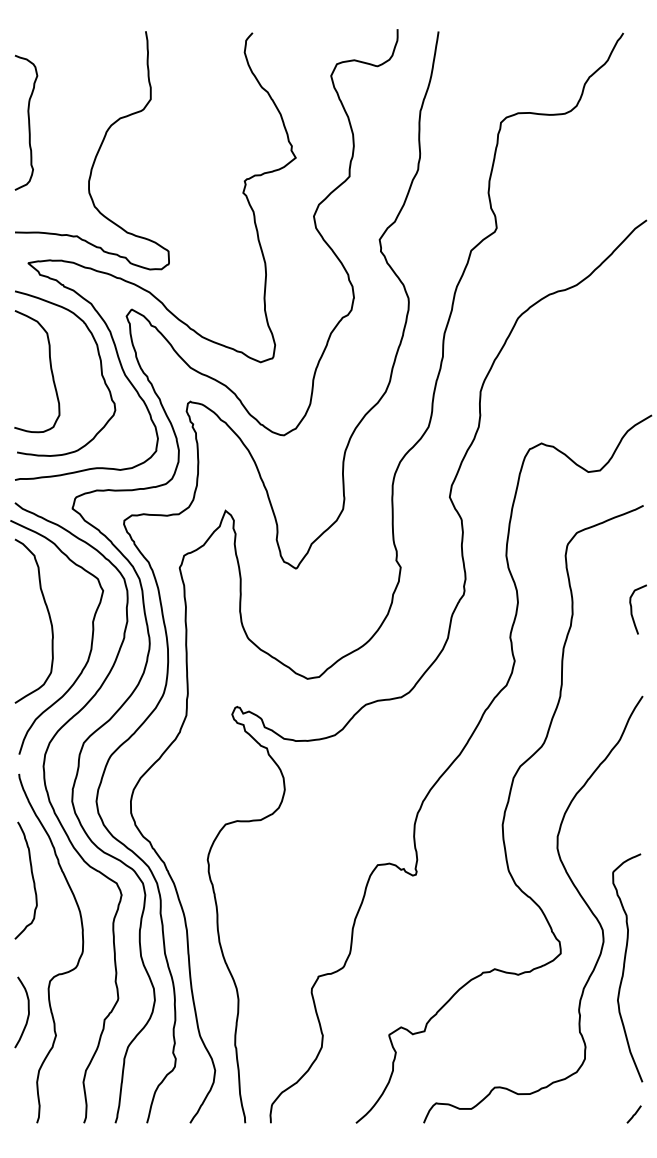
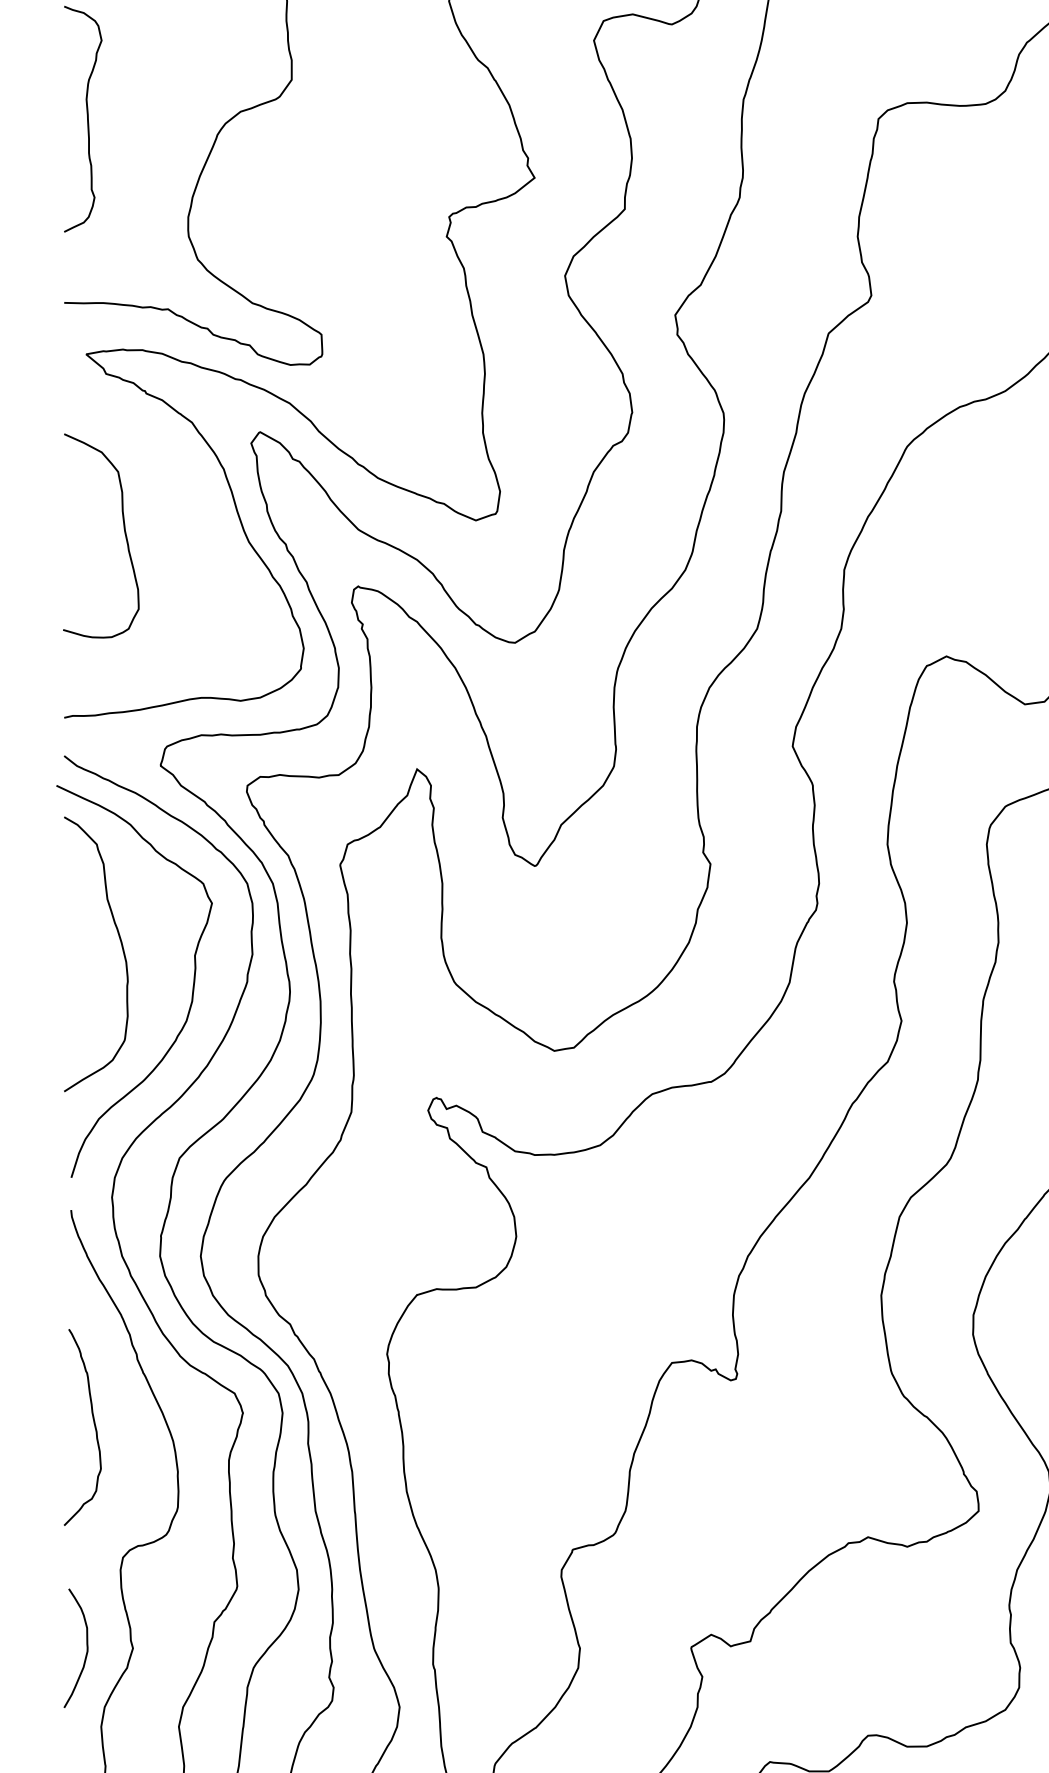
curve: (100, 371) -> (207, 535), removed
curve: (32, 880) -> (93, 1427), moved
curve: (27, 1009) -> (85, 1643), moved

